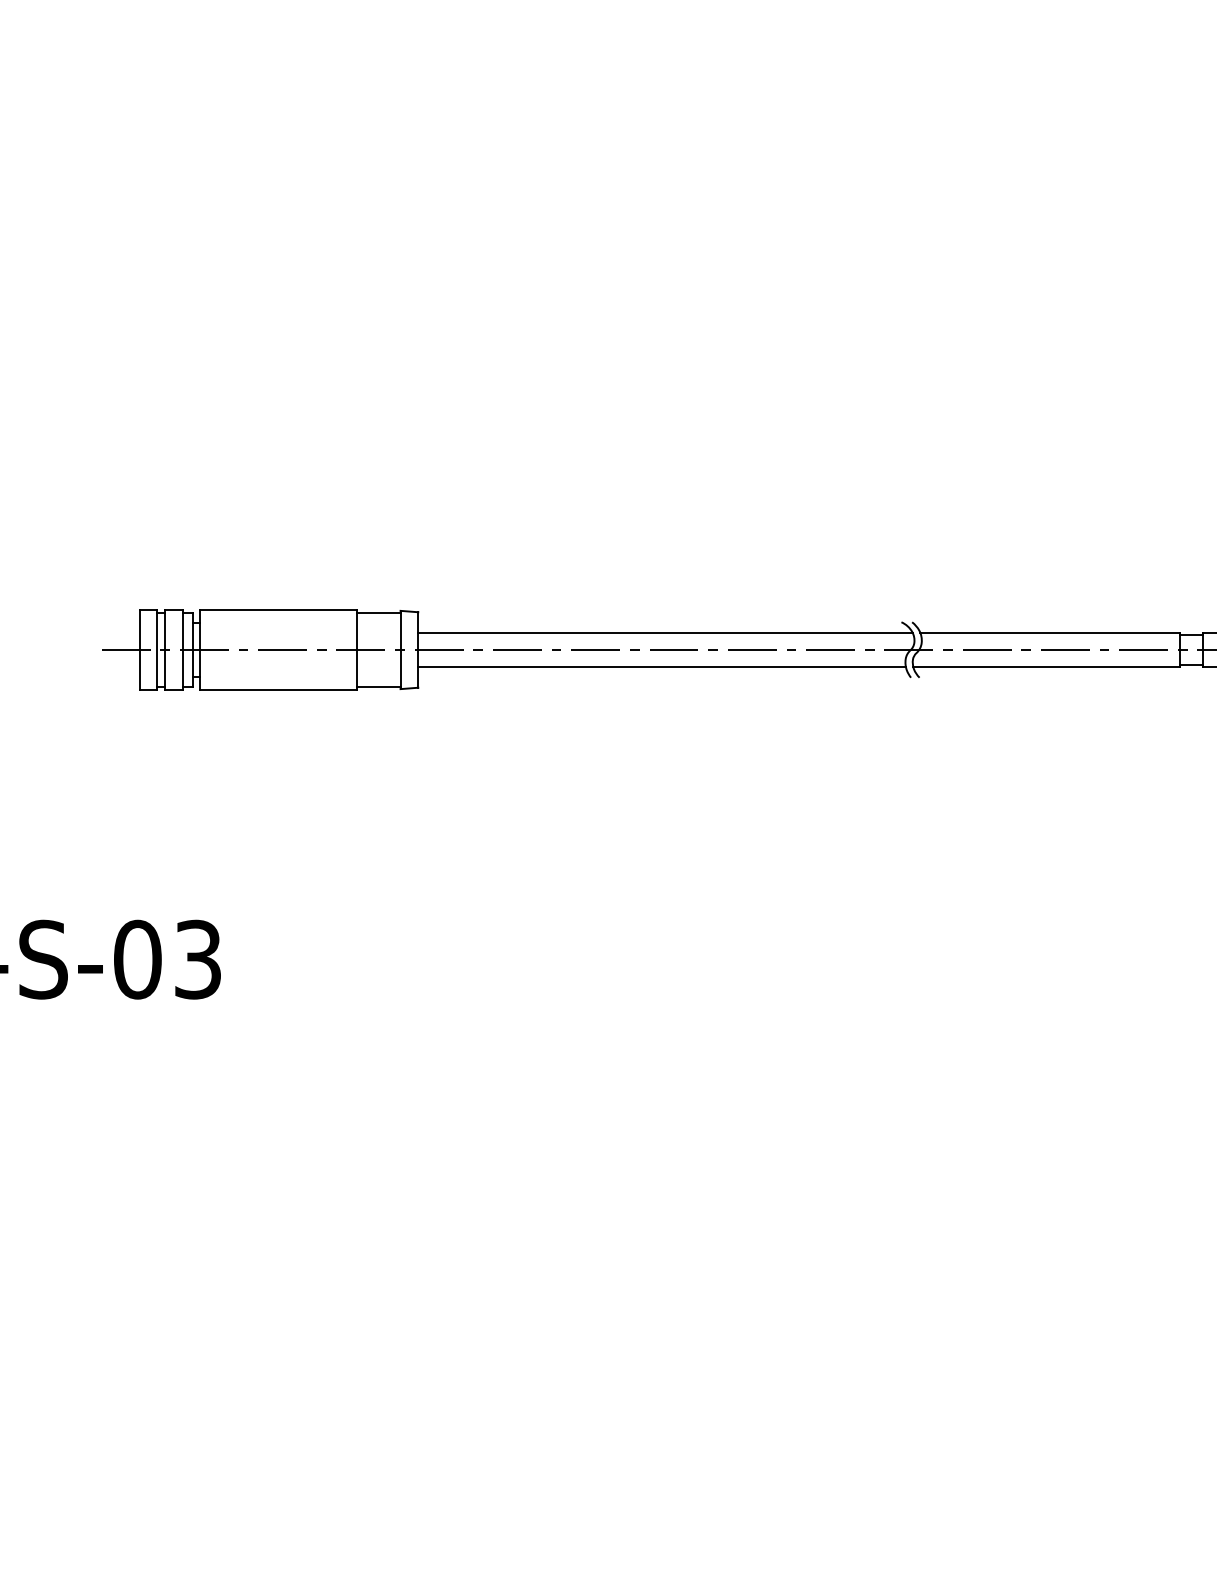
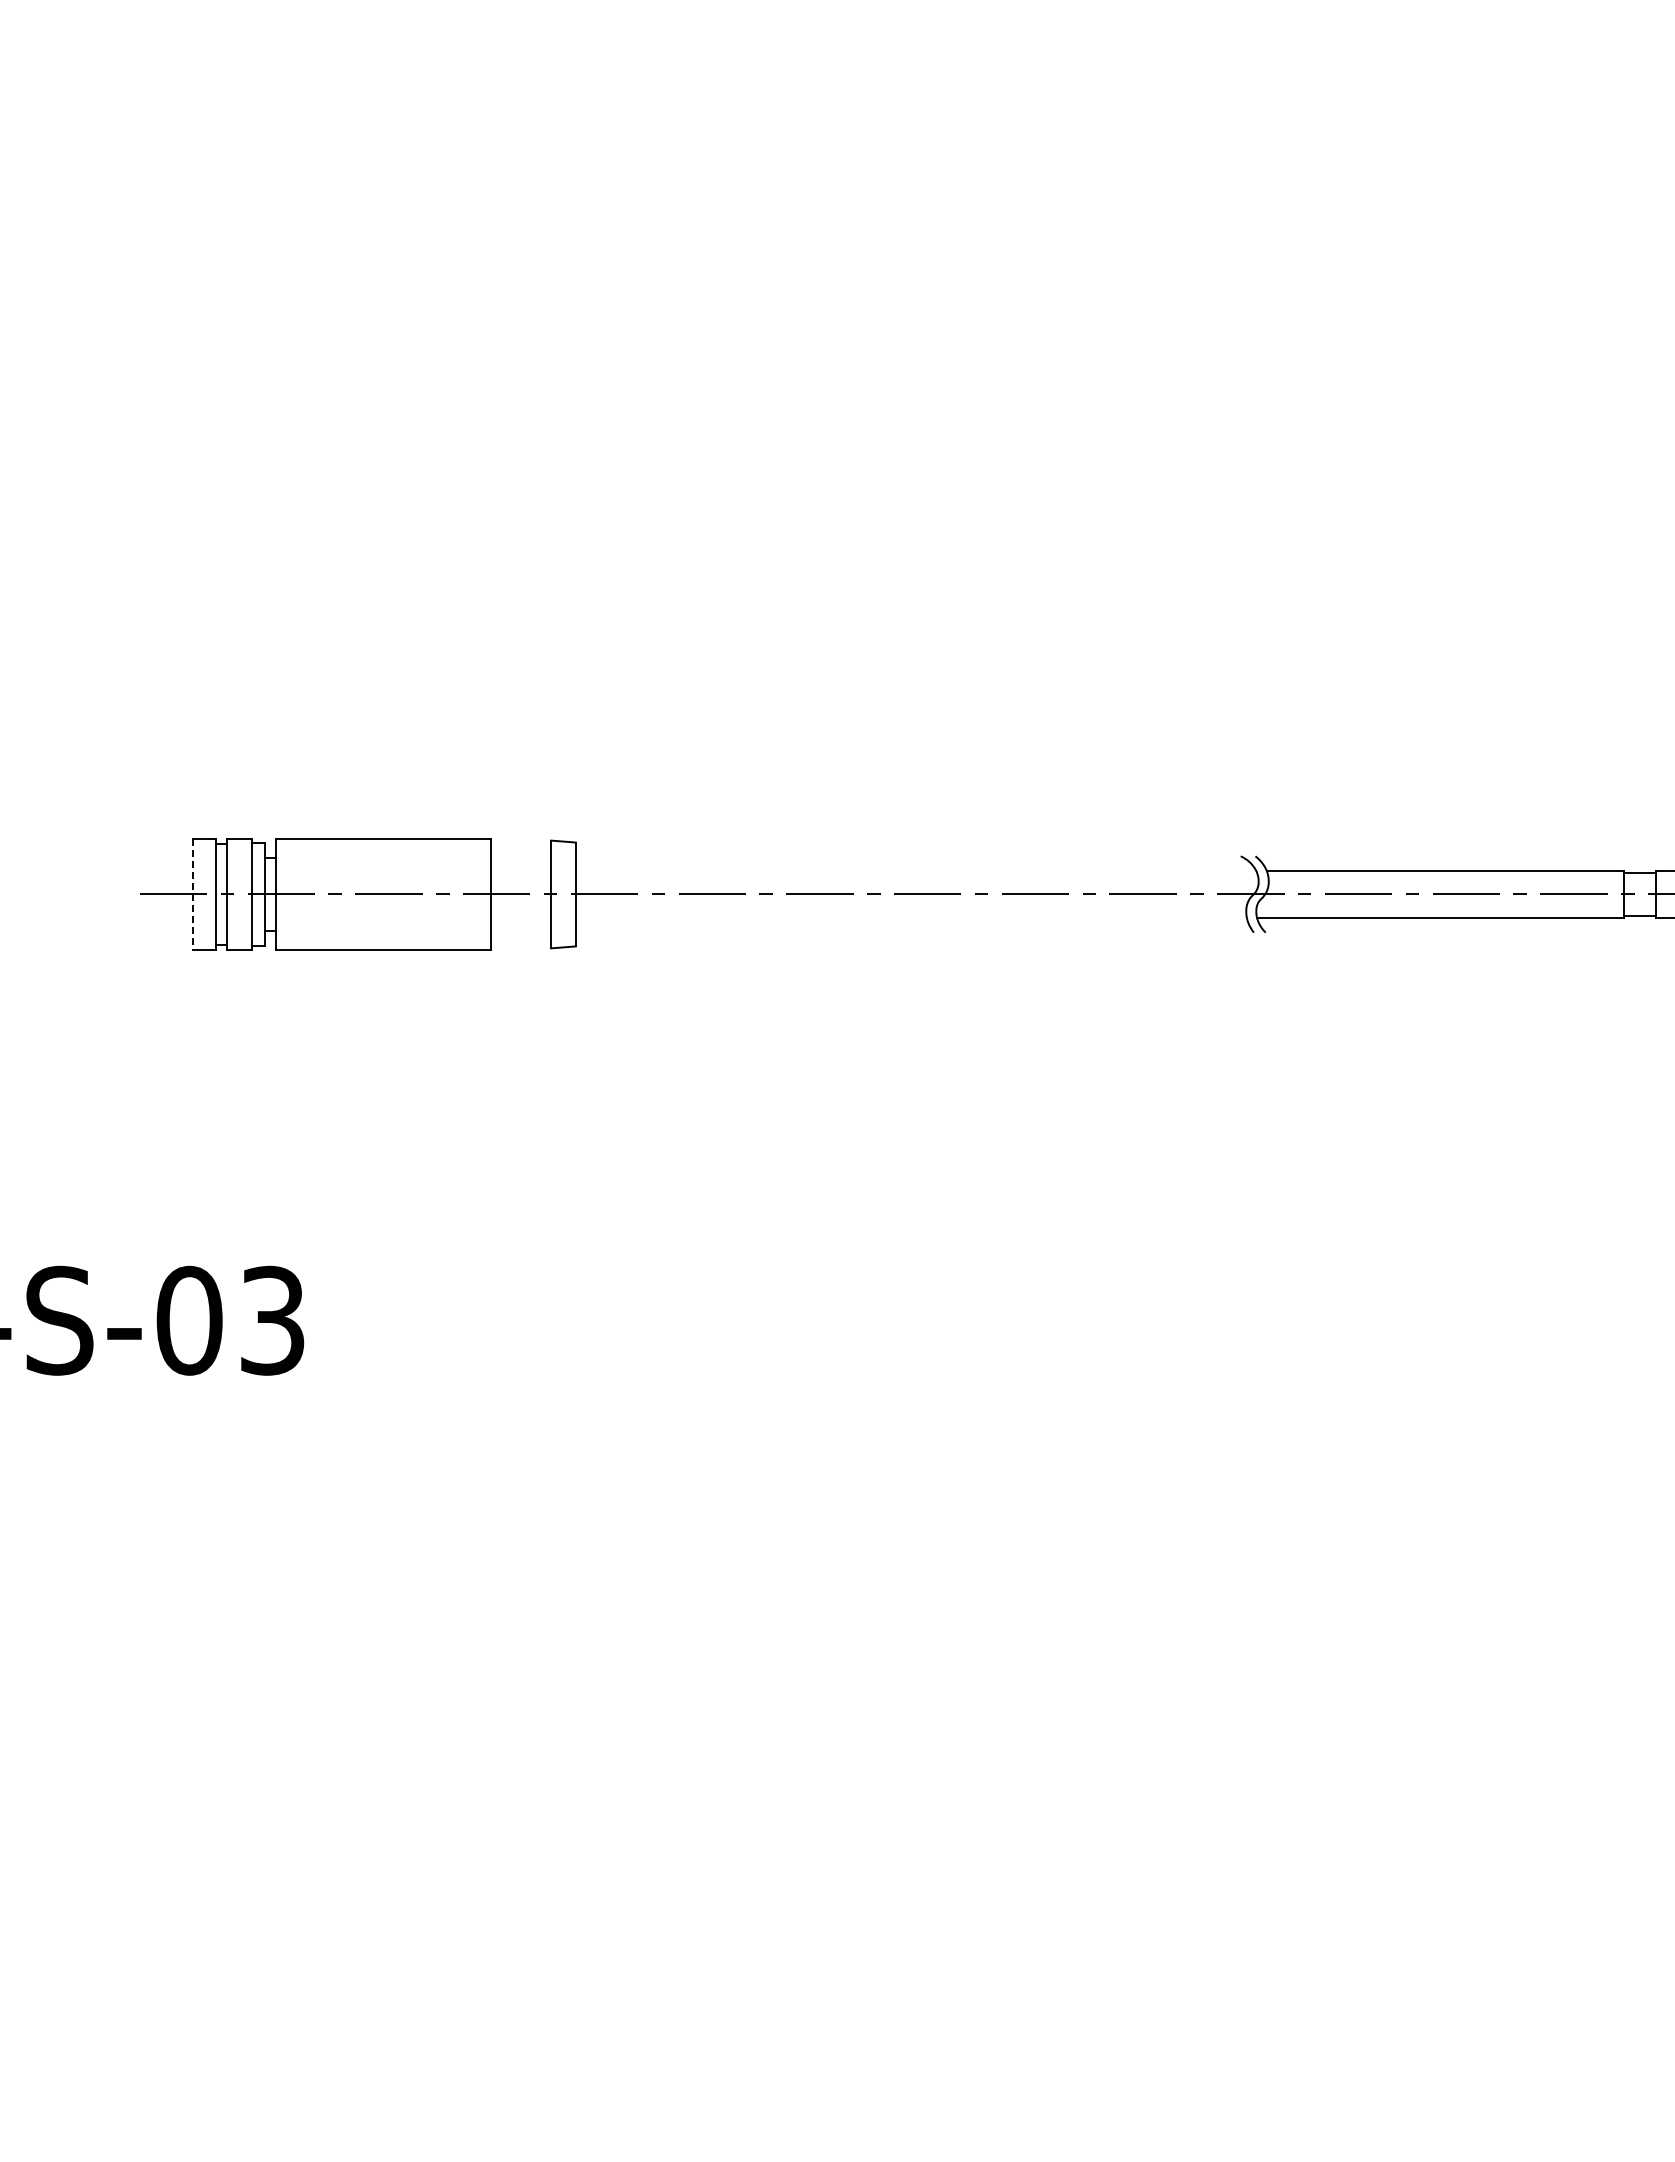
line: (378, 613) -> (520, 844), removed
line: (665, 632) -> (915, 870), removed
line: (139, 650) -> (192, 894), solid -> dashed
line: (661, 667) -> (910, 918), removed
line: (378, 686) -> (520, 944), removed

